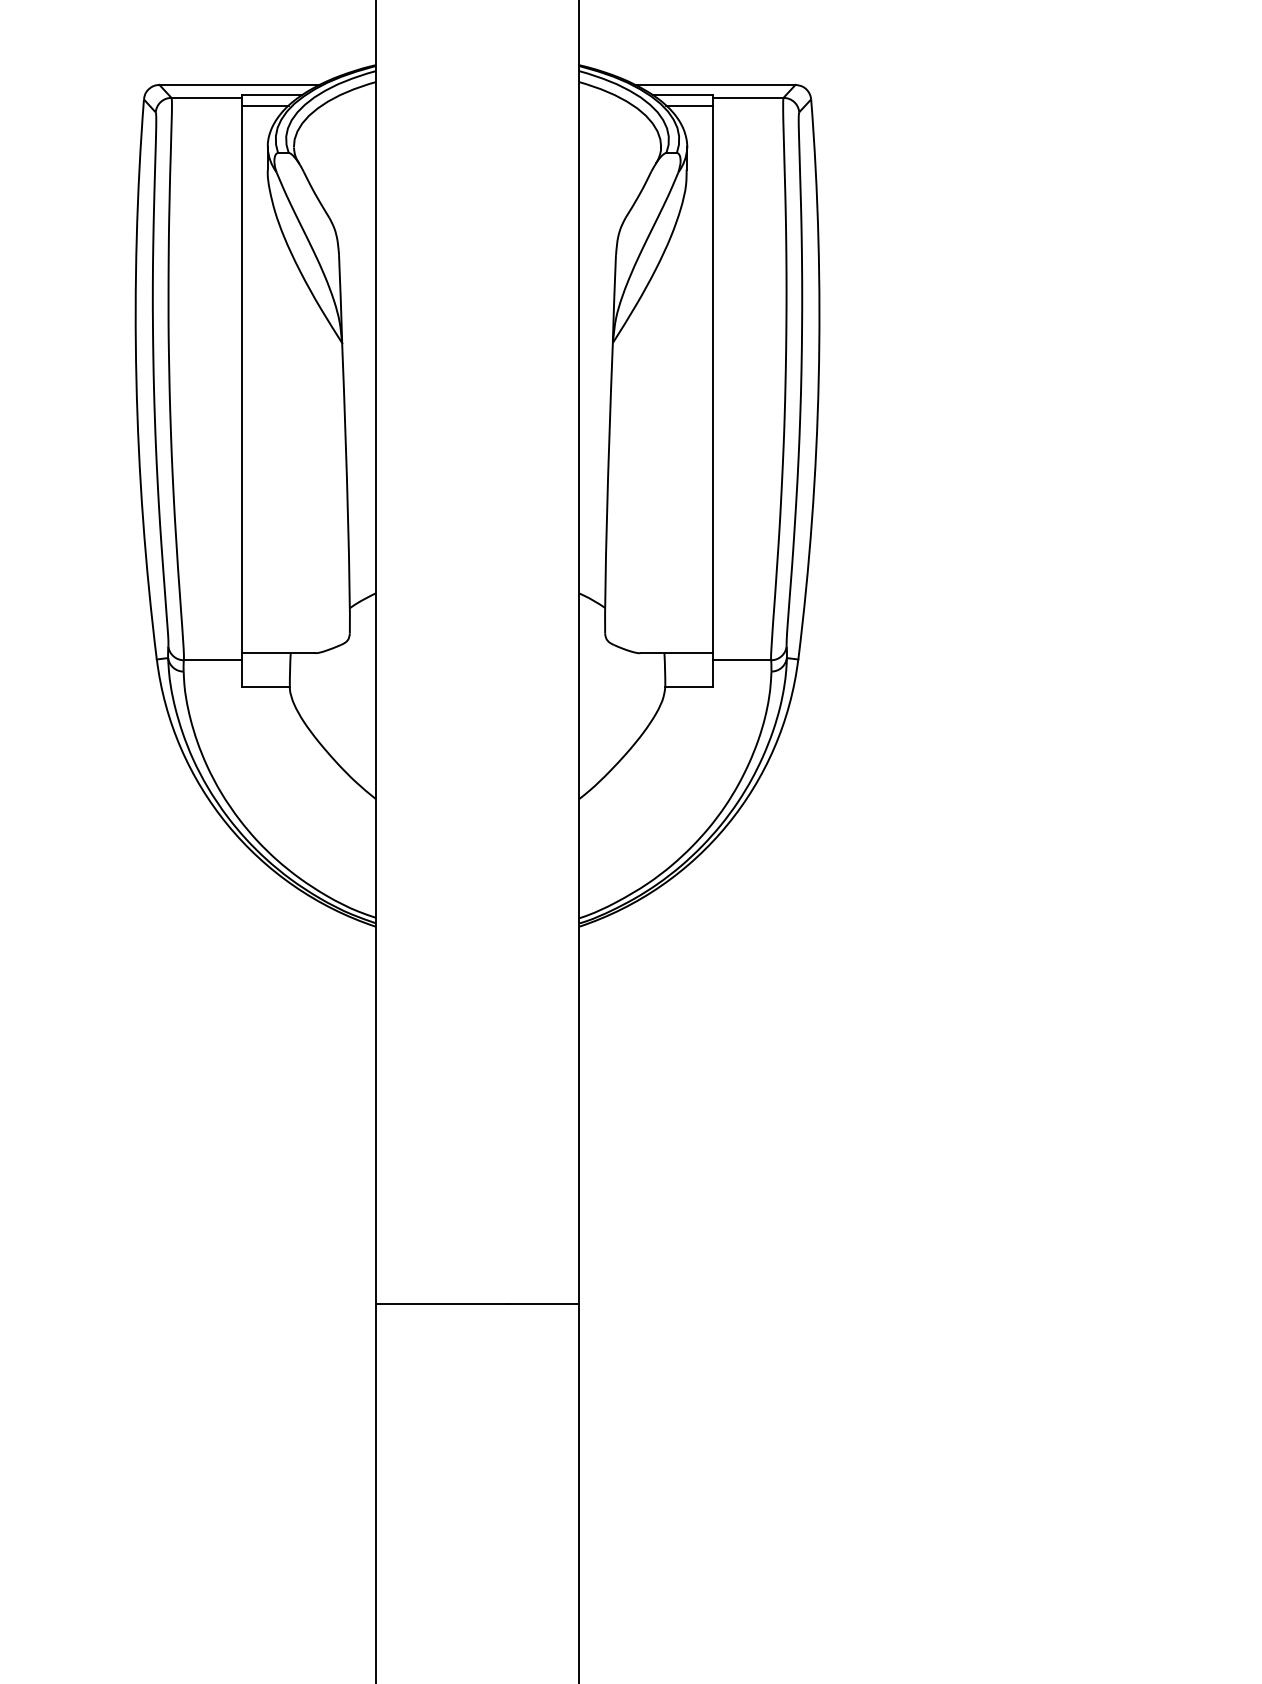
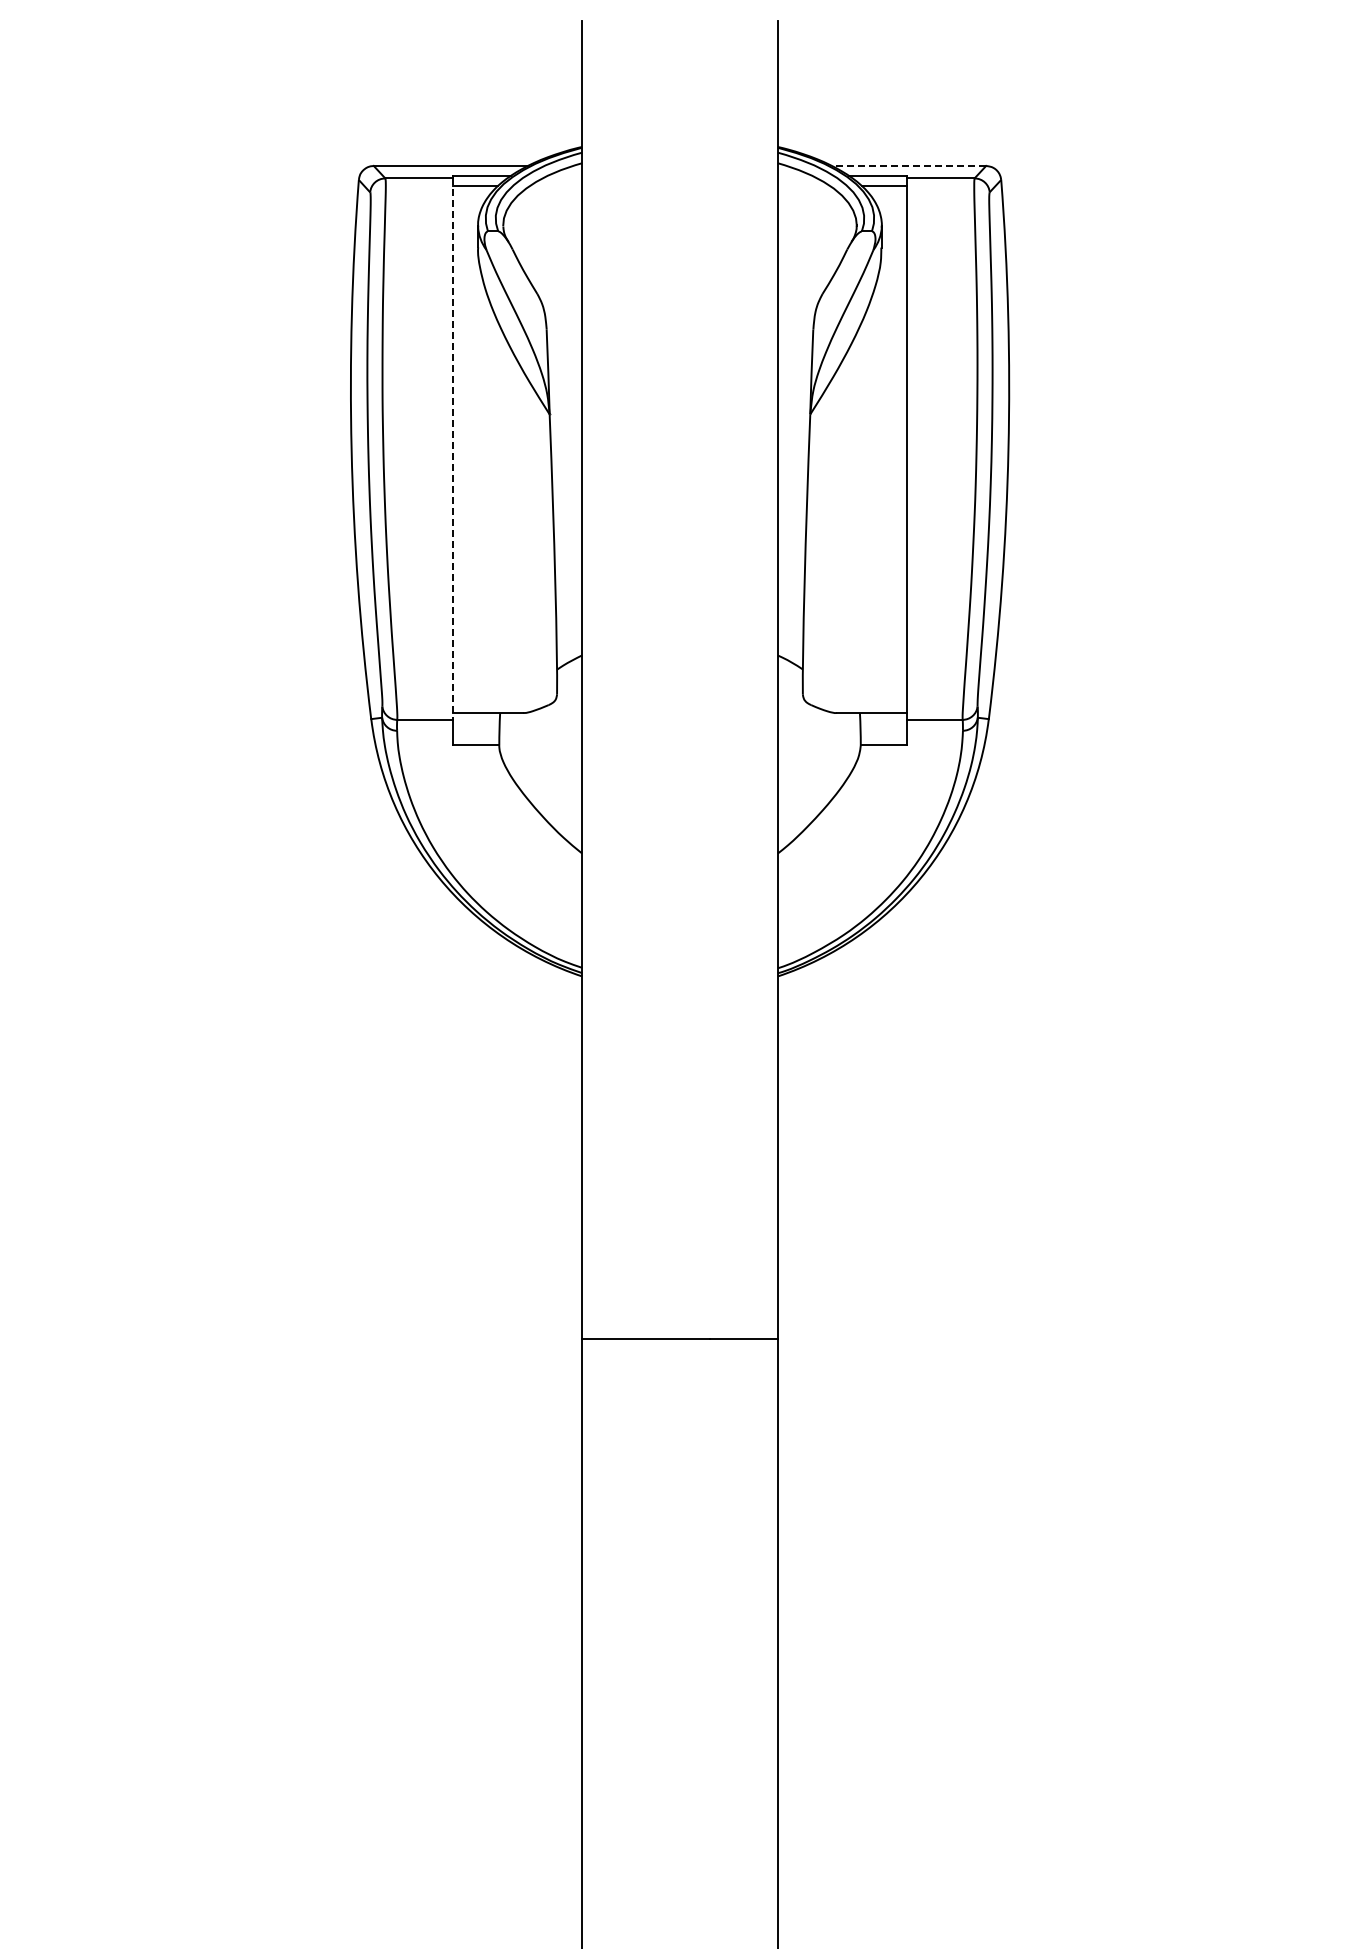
line: (714, 84) -> (908, 165), solid -> dashed
line: (241, 379) -> (452, 449), solid -> dashed

